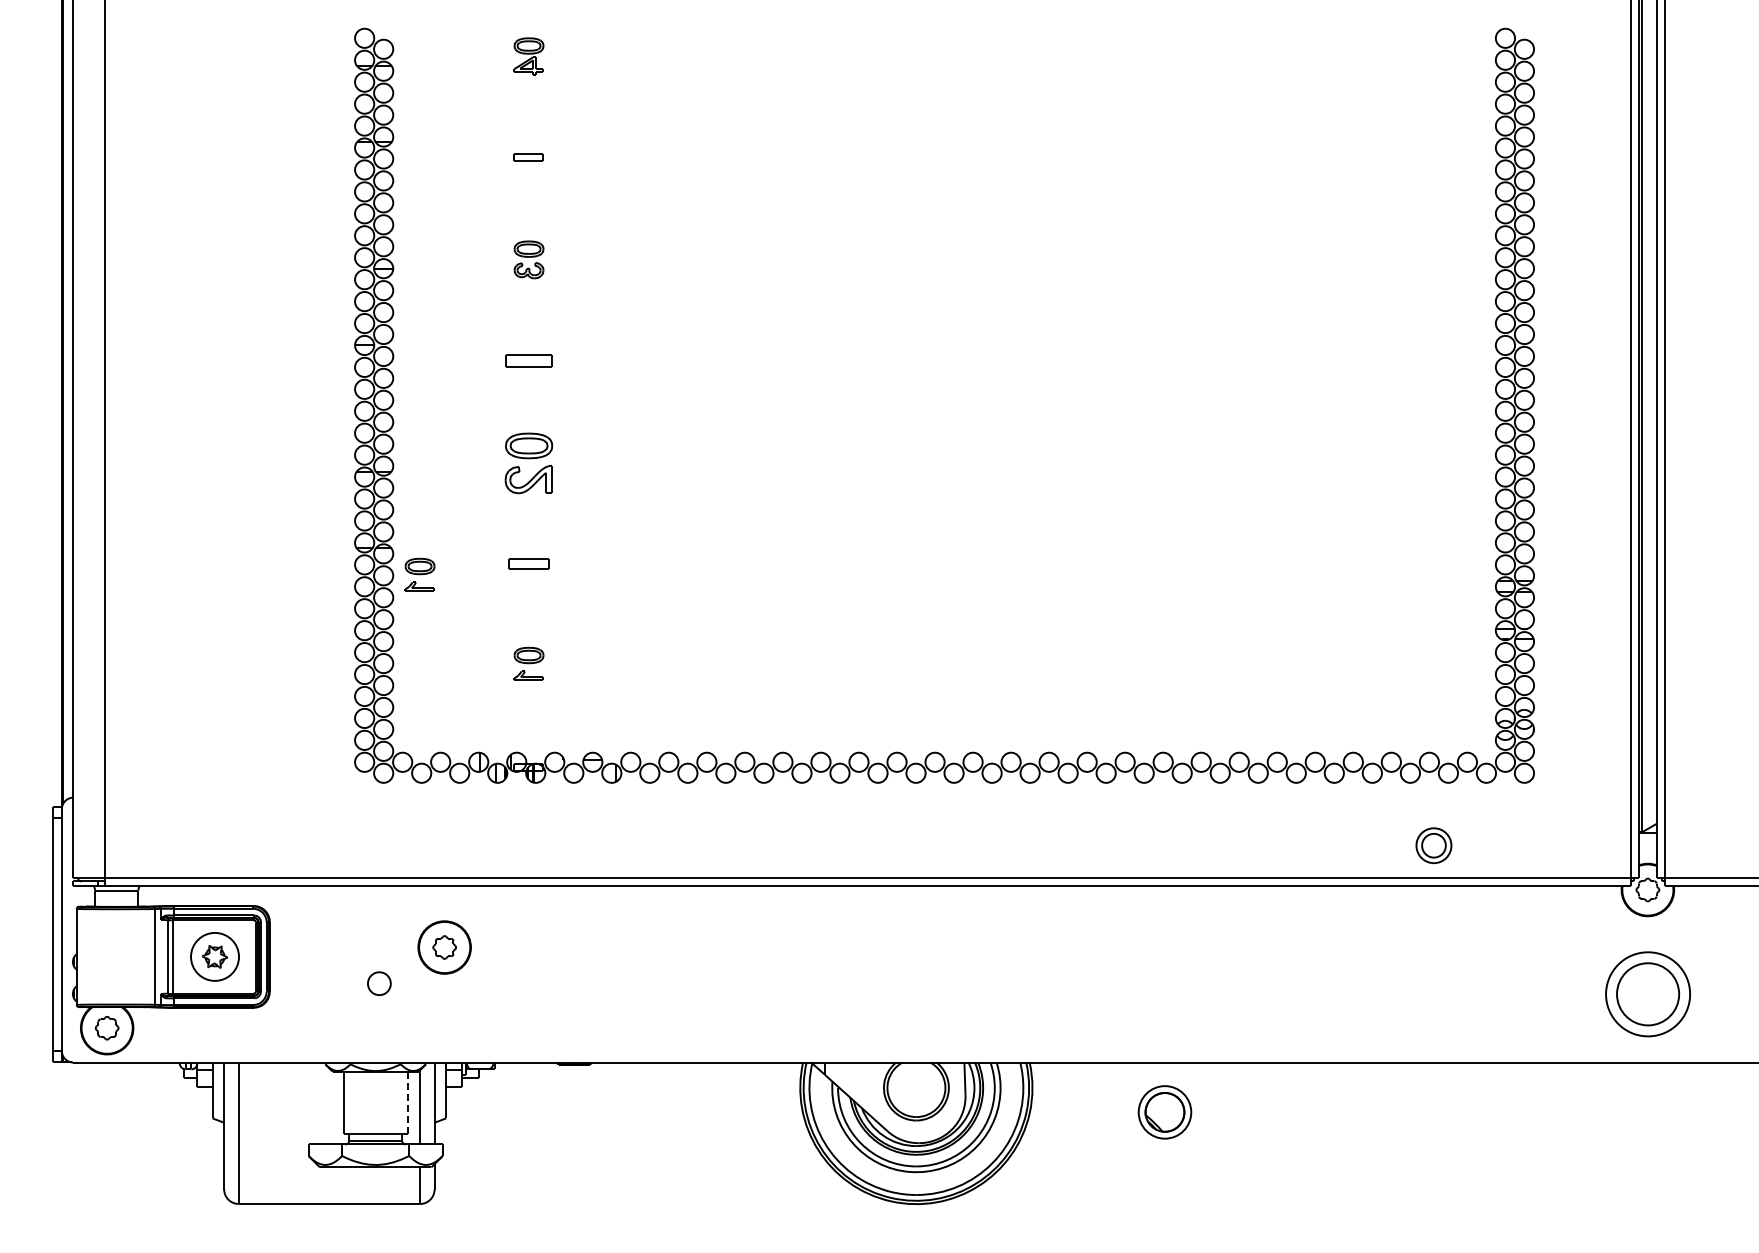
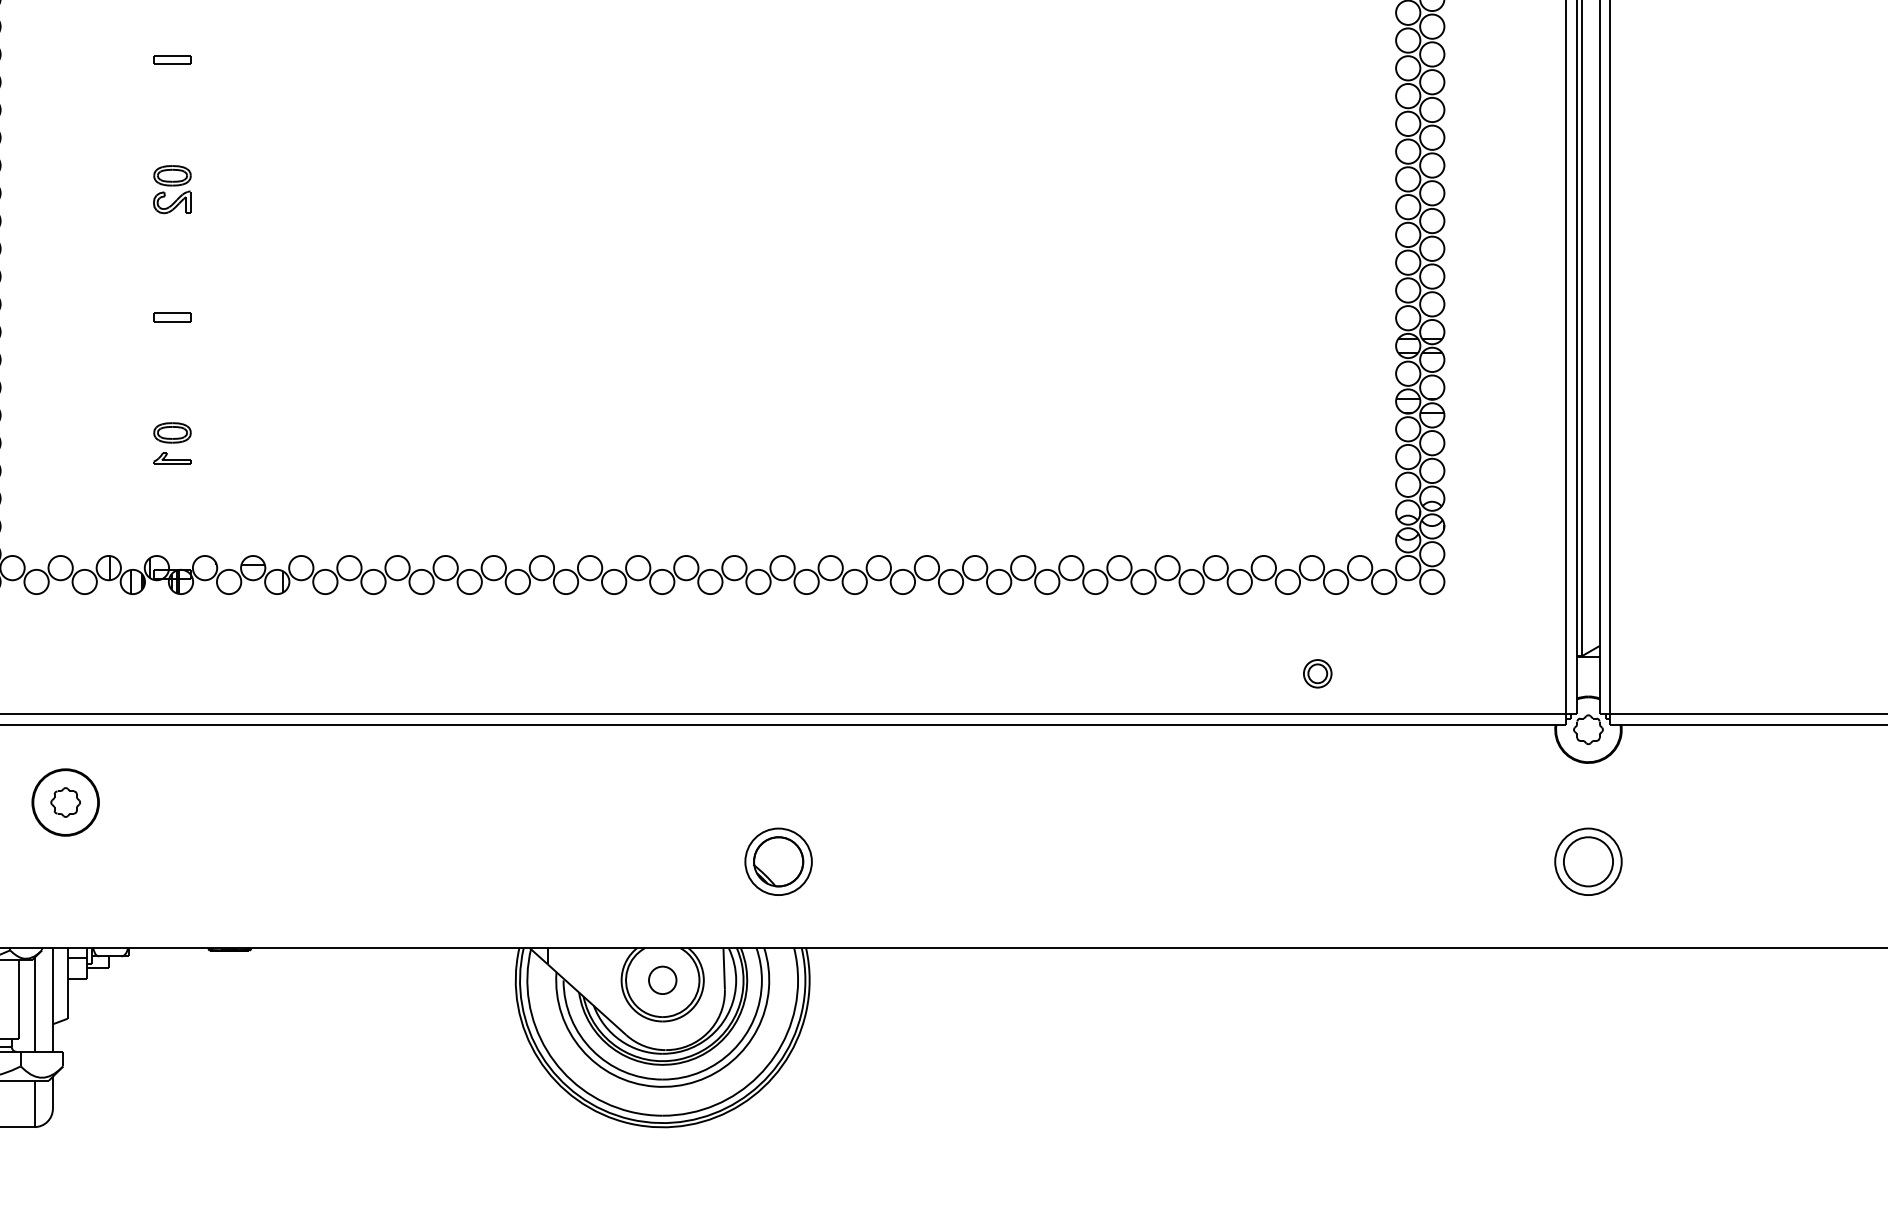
part: (528, 360) -> (171, 59), size x0.62
part: (528, 462) -> (171, 188), size x0.62
part: (528, 563) -> (171, 316), size x0.71
part: (419, 574) -> (33, 330), removed
part: (1433, 845) -> (1317, 673), size x0.62
part: (1647, 994) -> (1588, 861), size x0.62
part: (916, 1087) -> (662, 979), added
line: (407, 1102) -> (18, 998), dashed -> solid
part: (1164, 1112) -> (778, 861), moved

